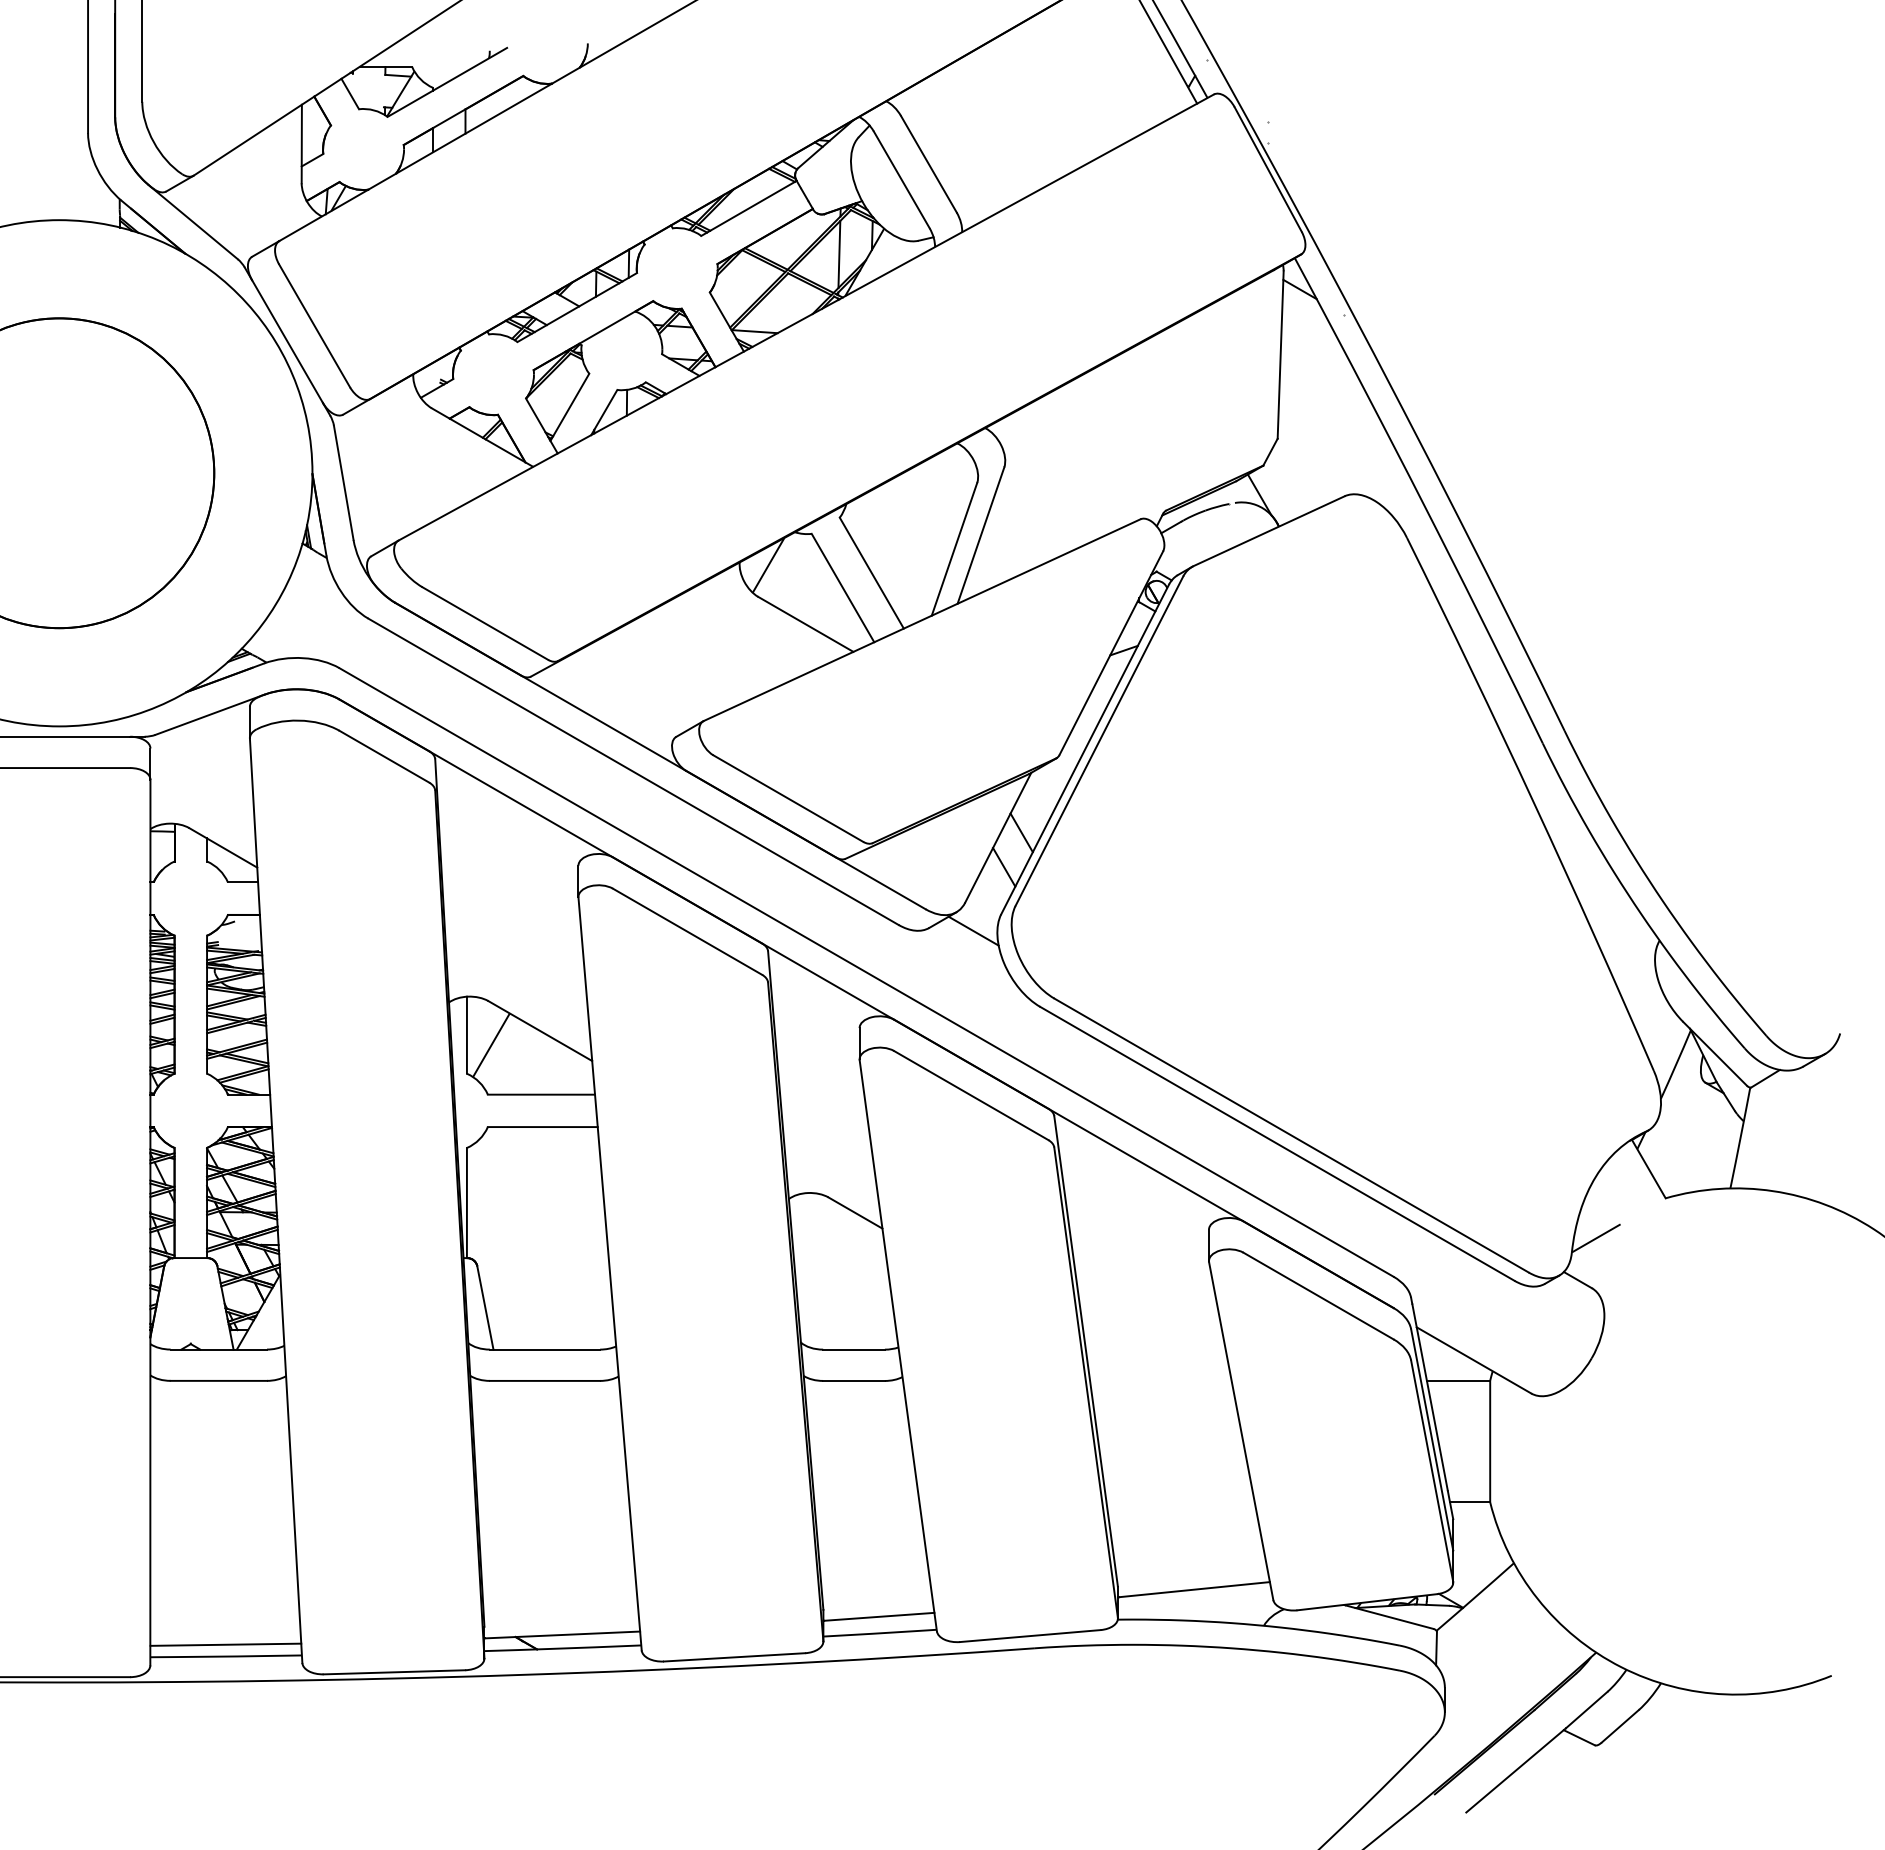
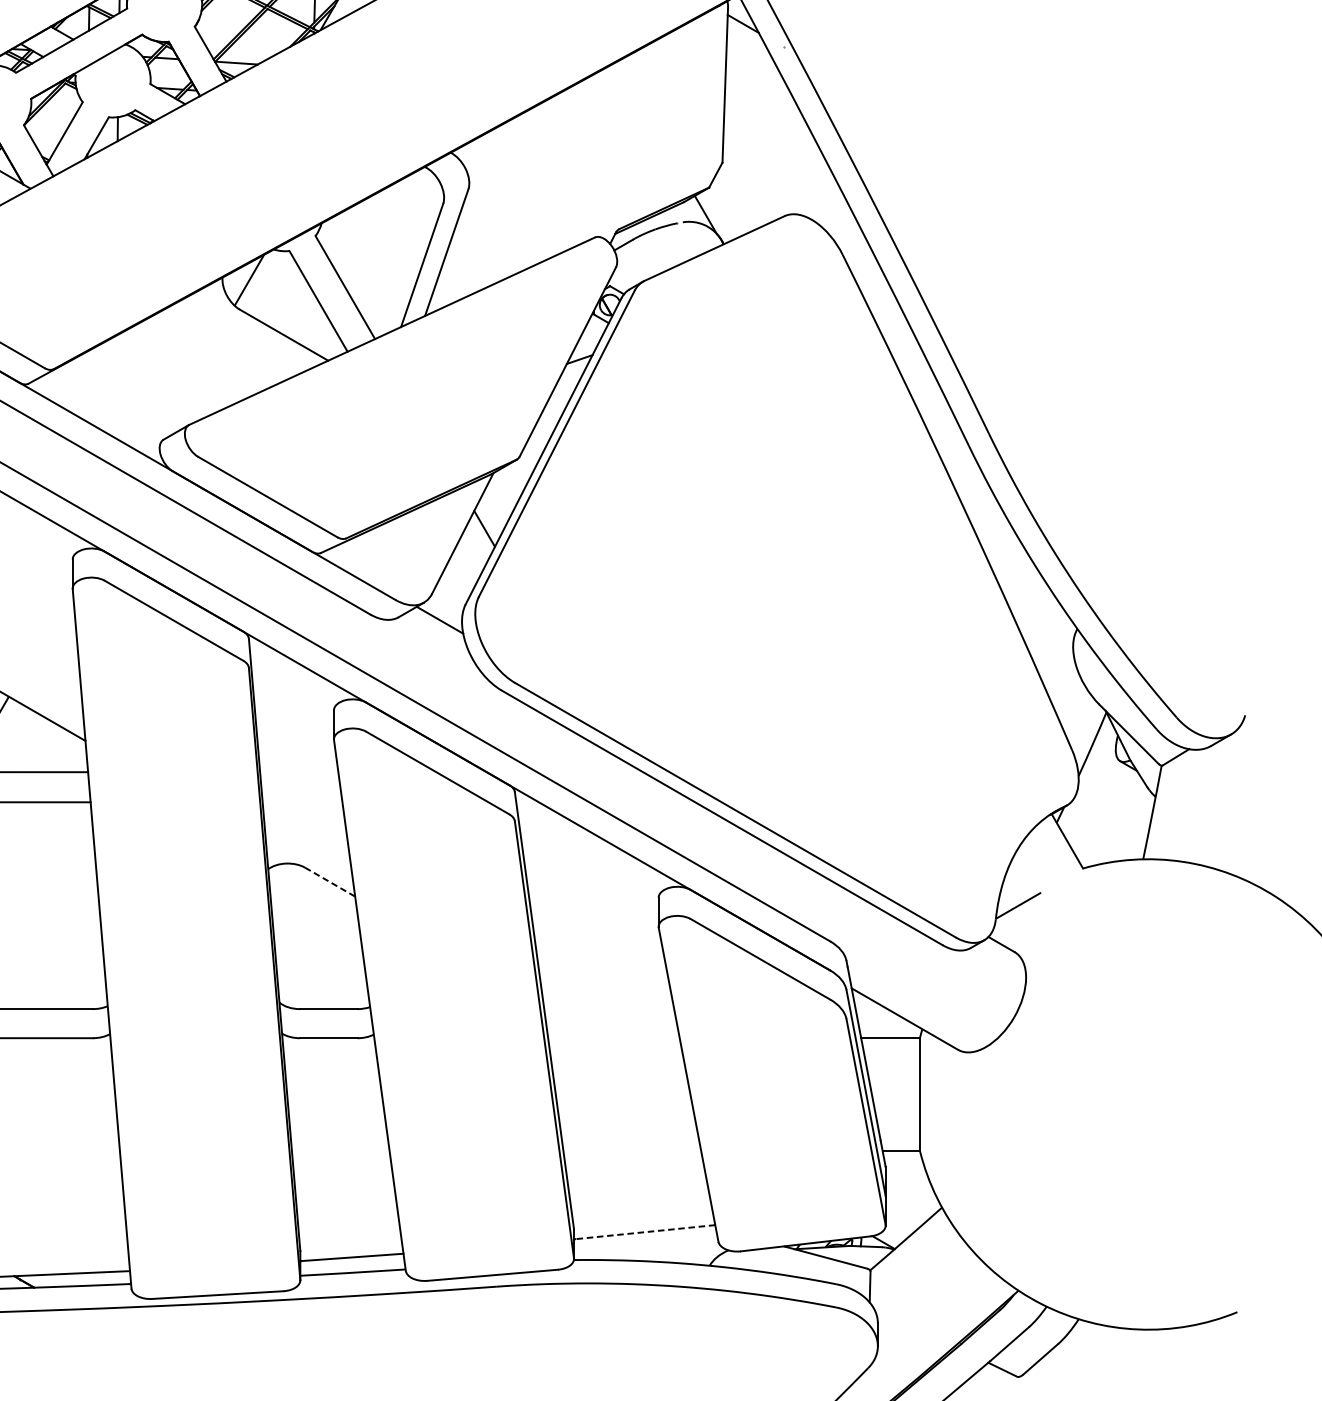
line: (1004, 867) -> (468, 561), removed
line: (855, 1213) -> (330, 882), solid -> dashed
line: (1194, 1589) -> (645, 1232), solid -> dashed

